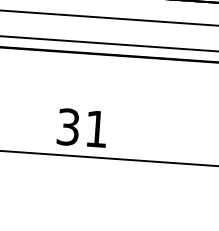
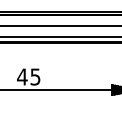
text: (81, 126) -> (28, 76), 31 -> 45

